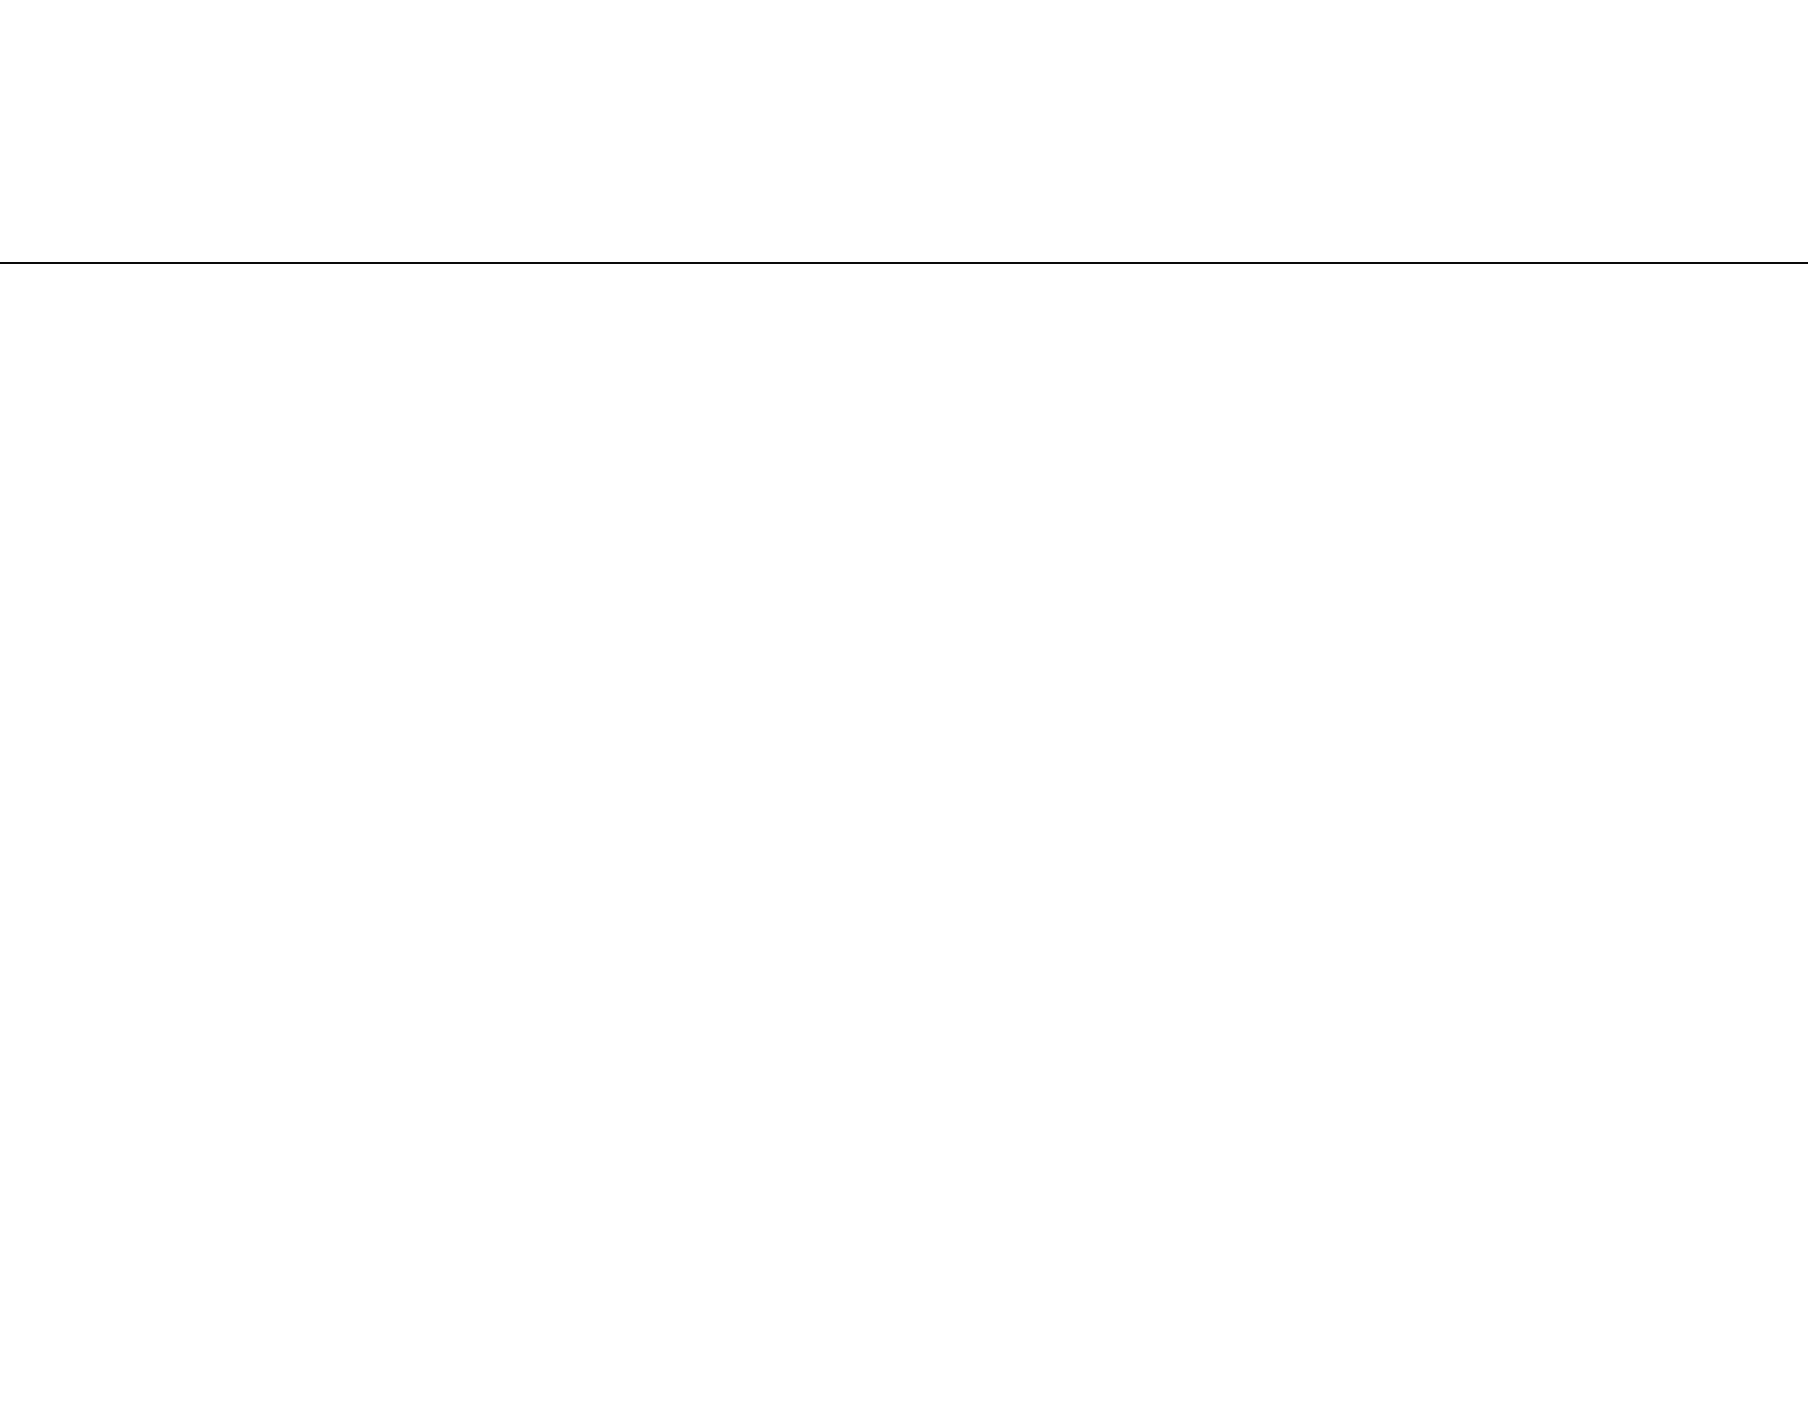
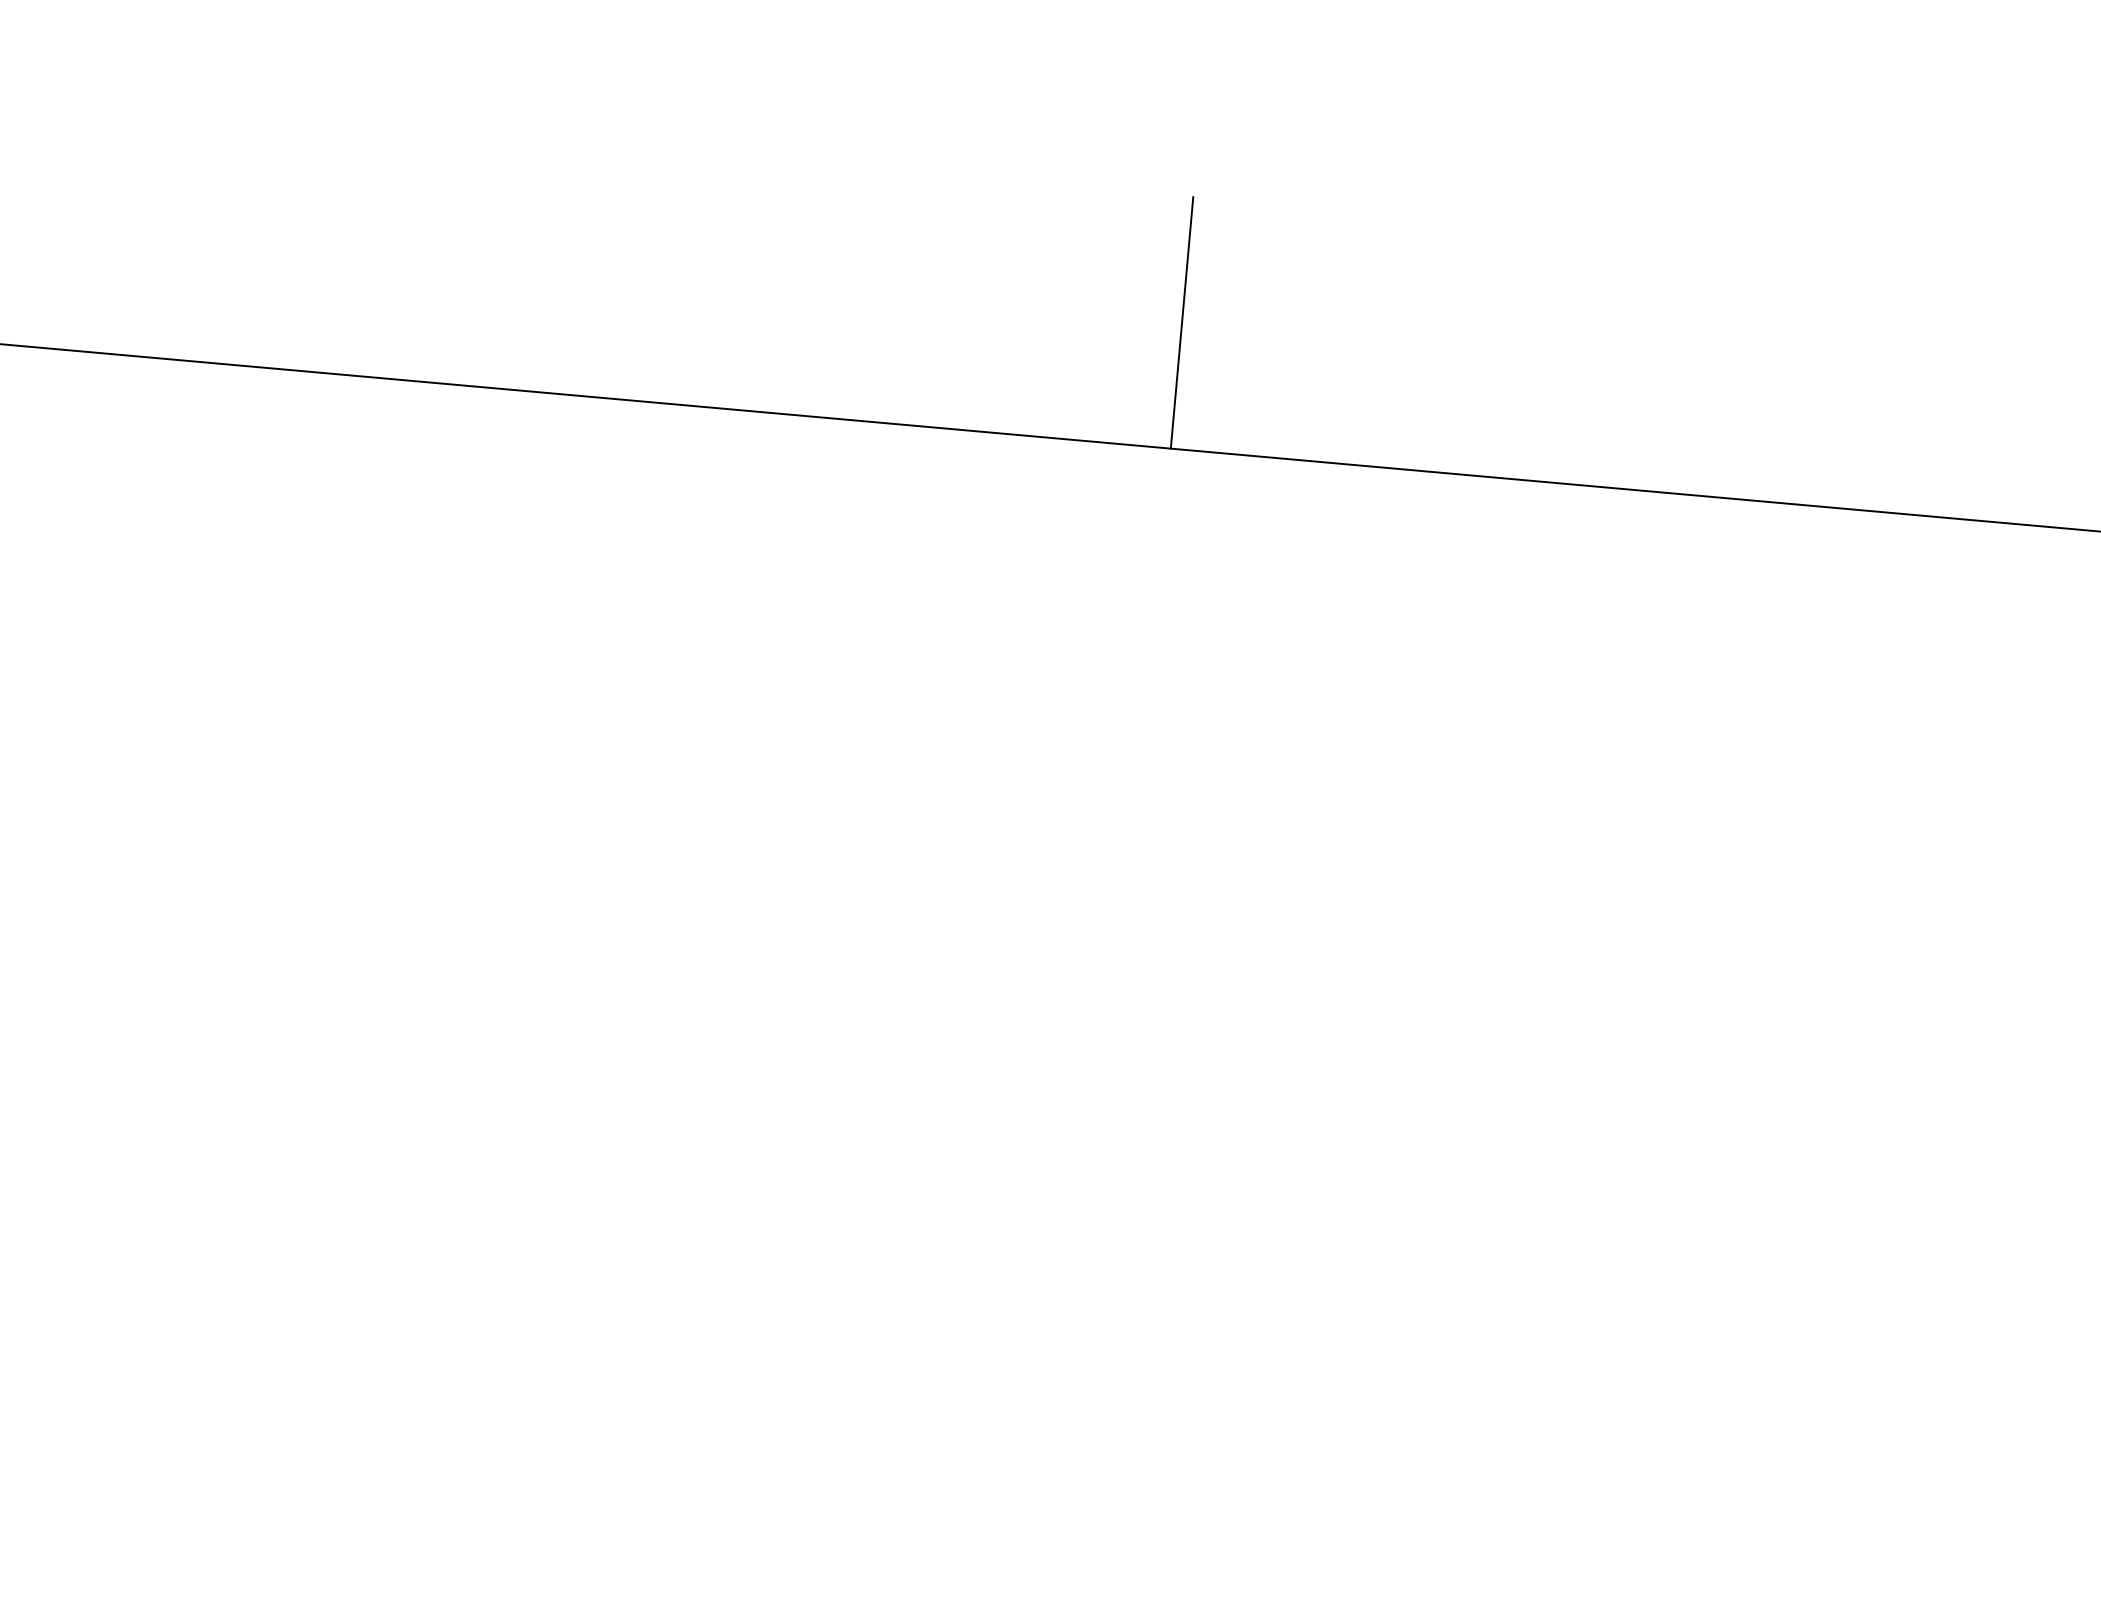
line: (827, 157) -> (1182, 322), added

